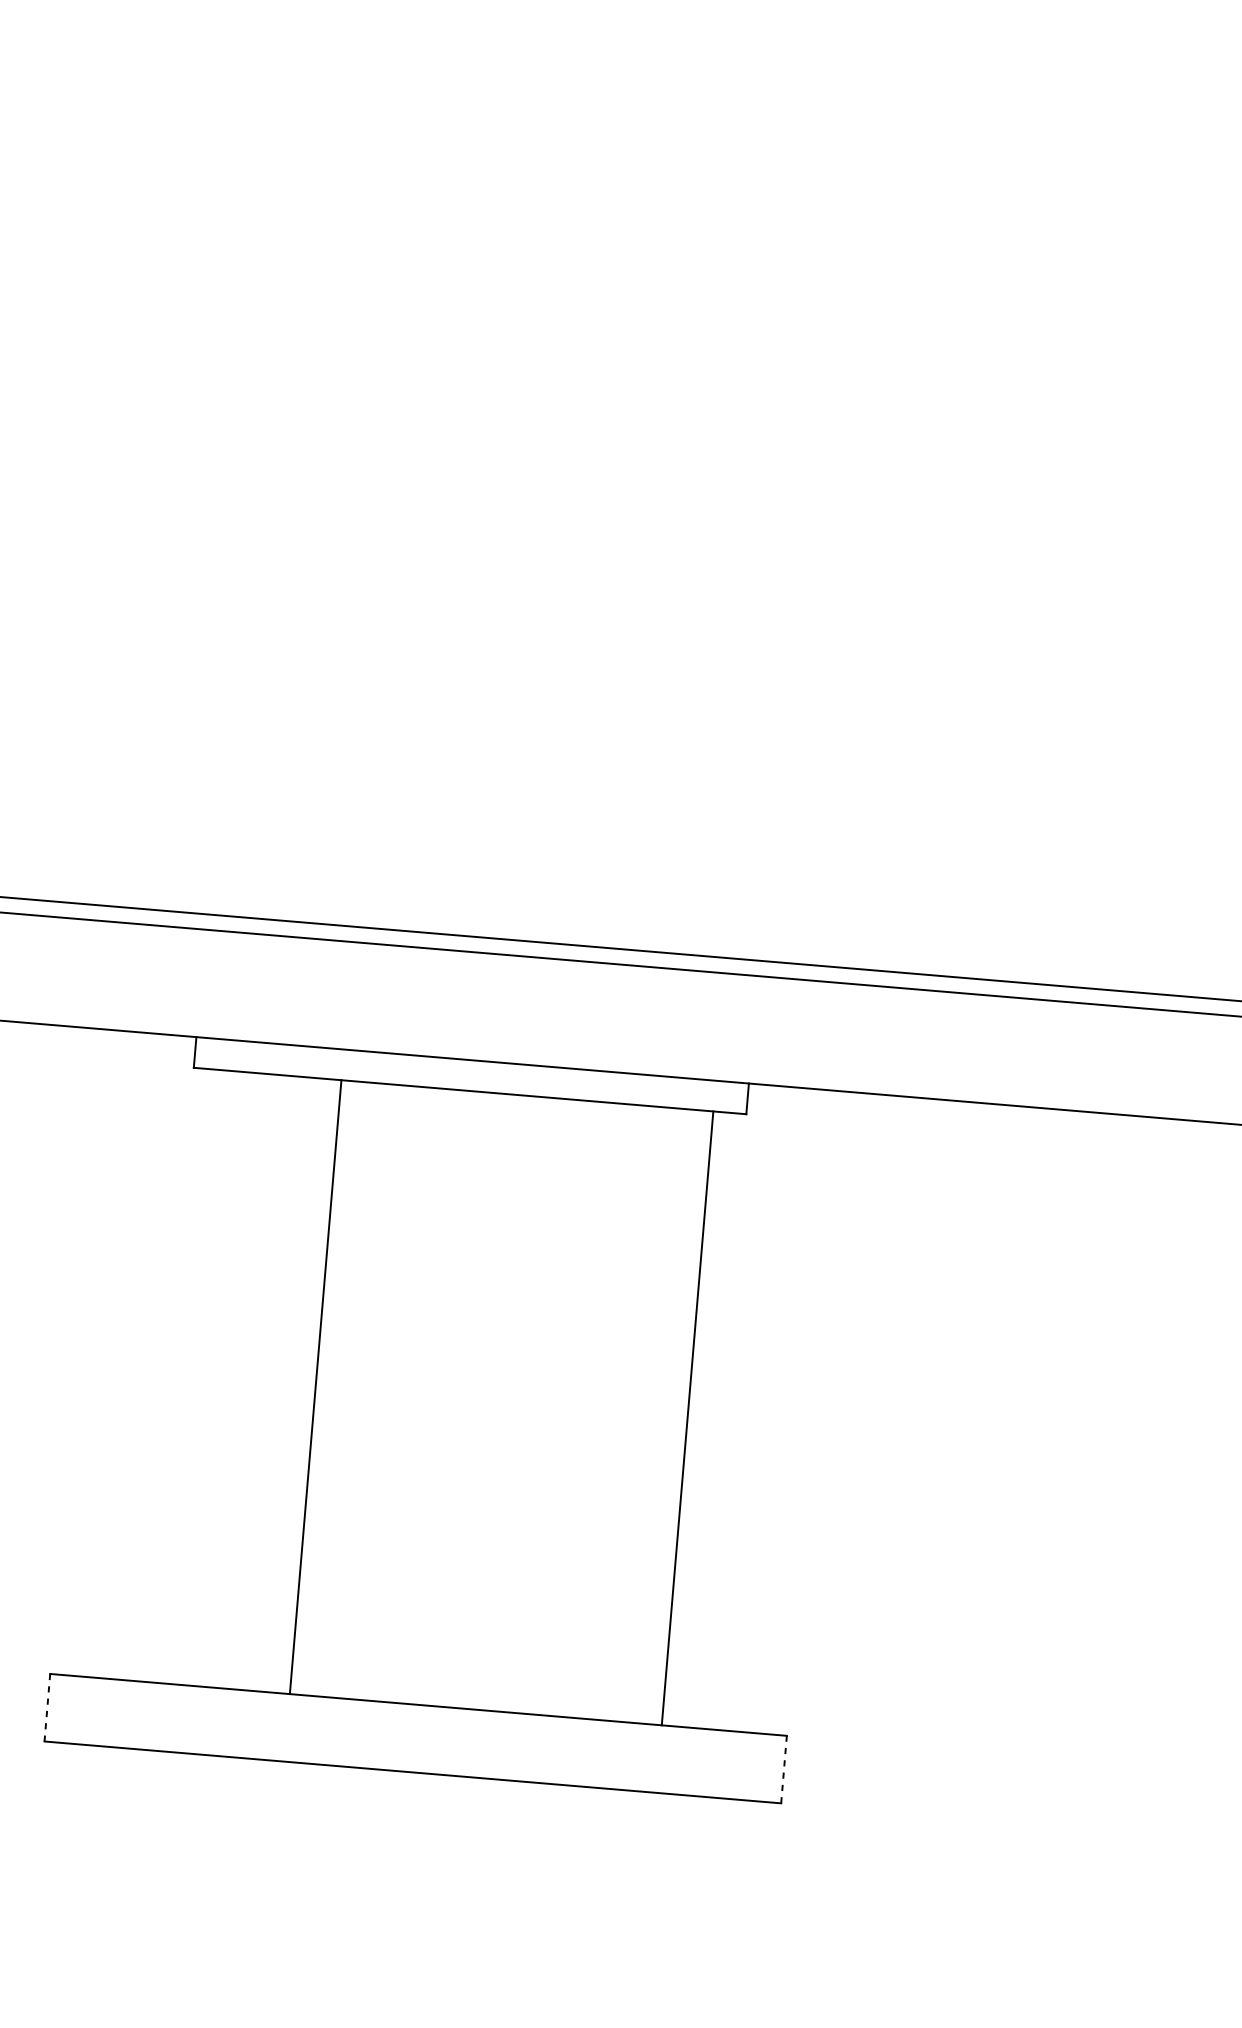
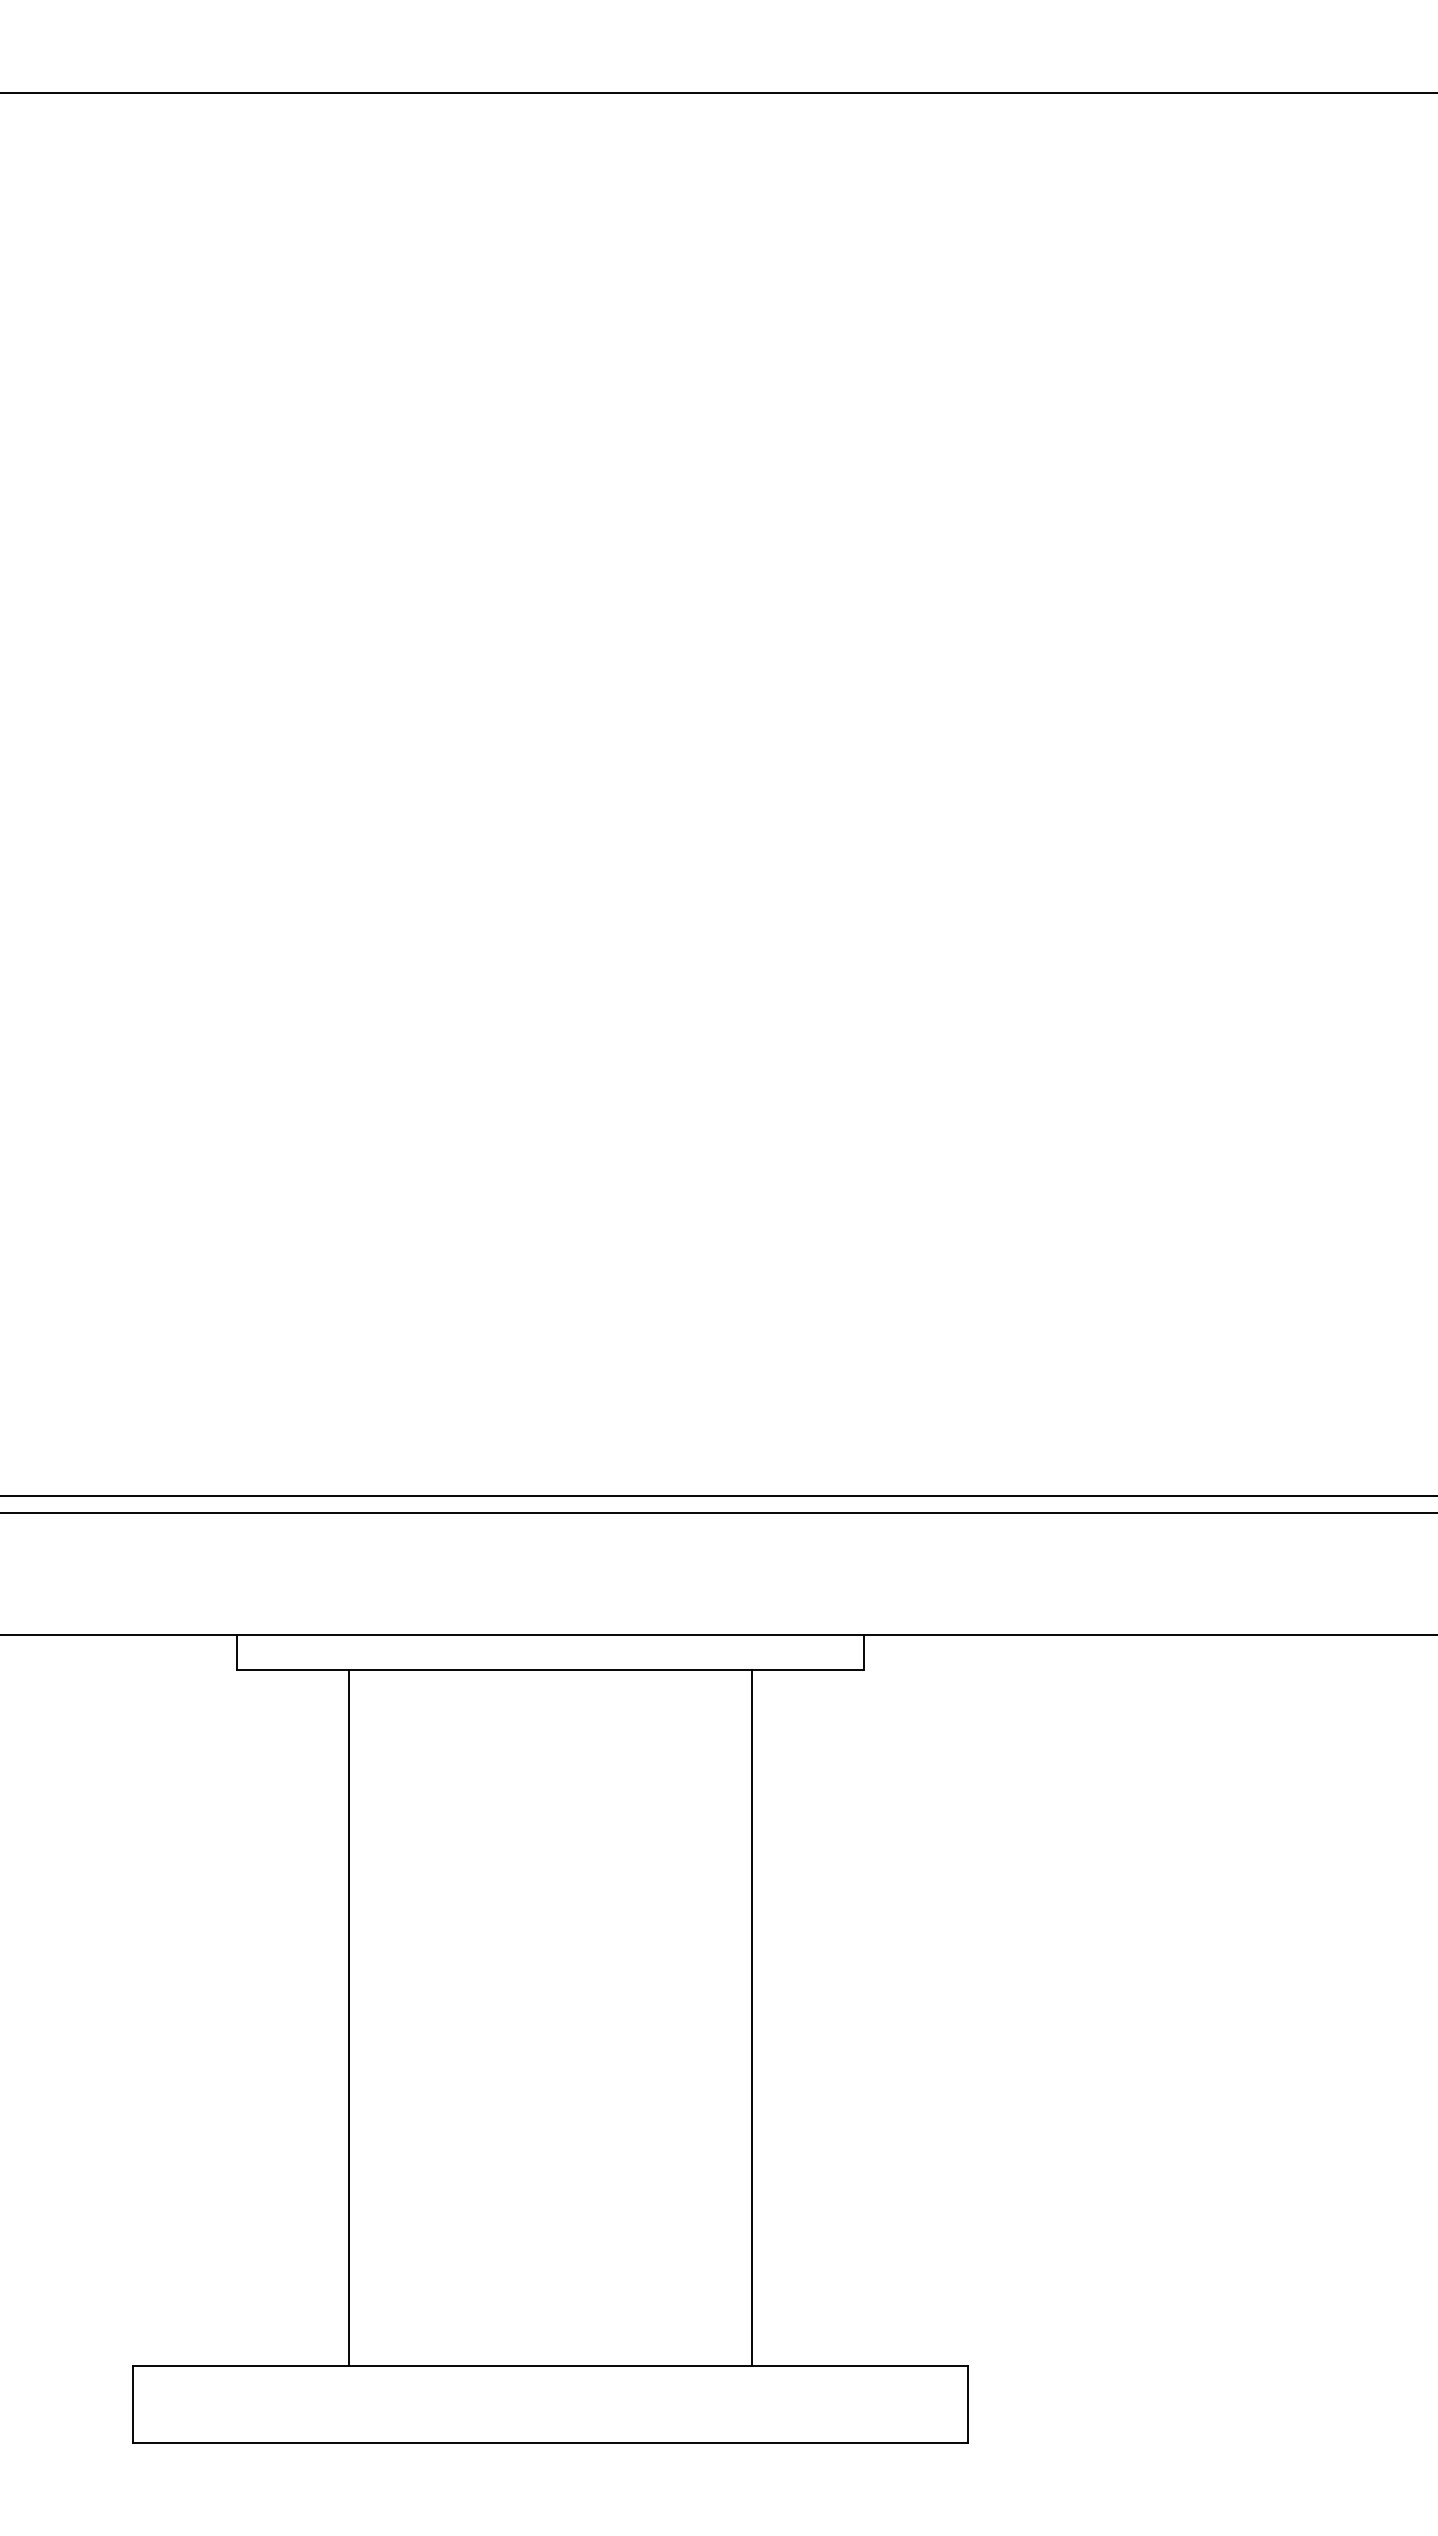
line: (315, 1386) -> (348, 2017), moved
line: (687, 1417) -> (752, 2017), moved
line: (47, 1708) -> (132, 2405), dashed -> solid
line: (784, 1769) -> (968, 2404), dashed -> solid

